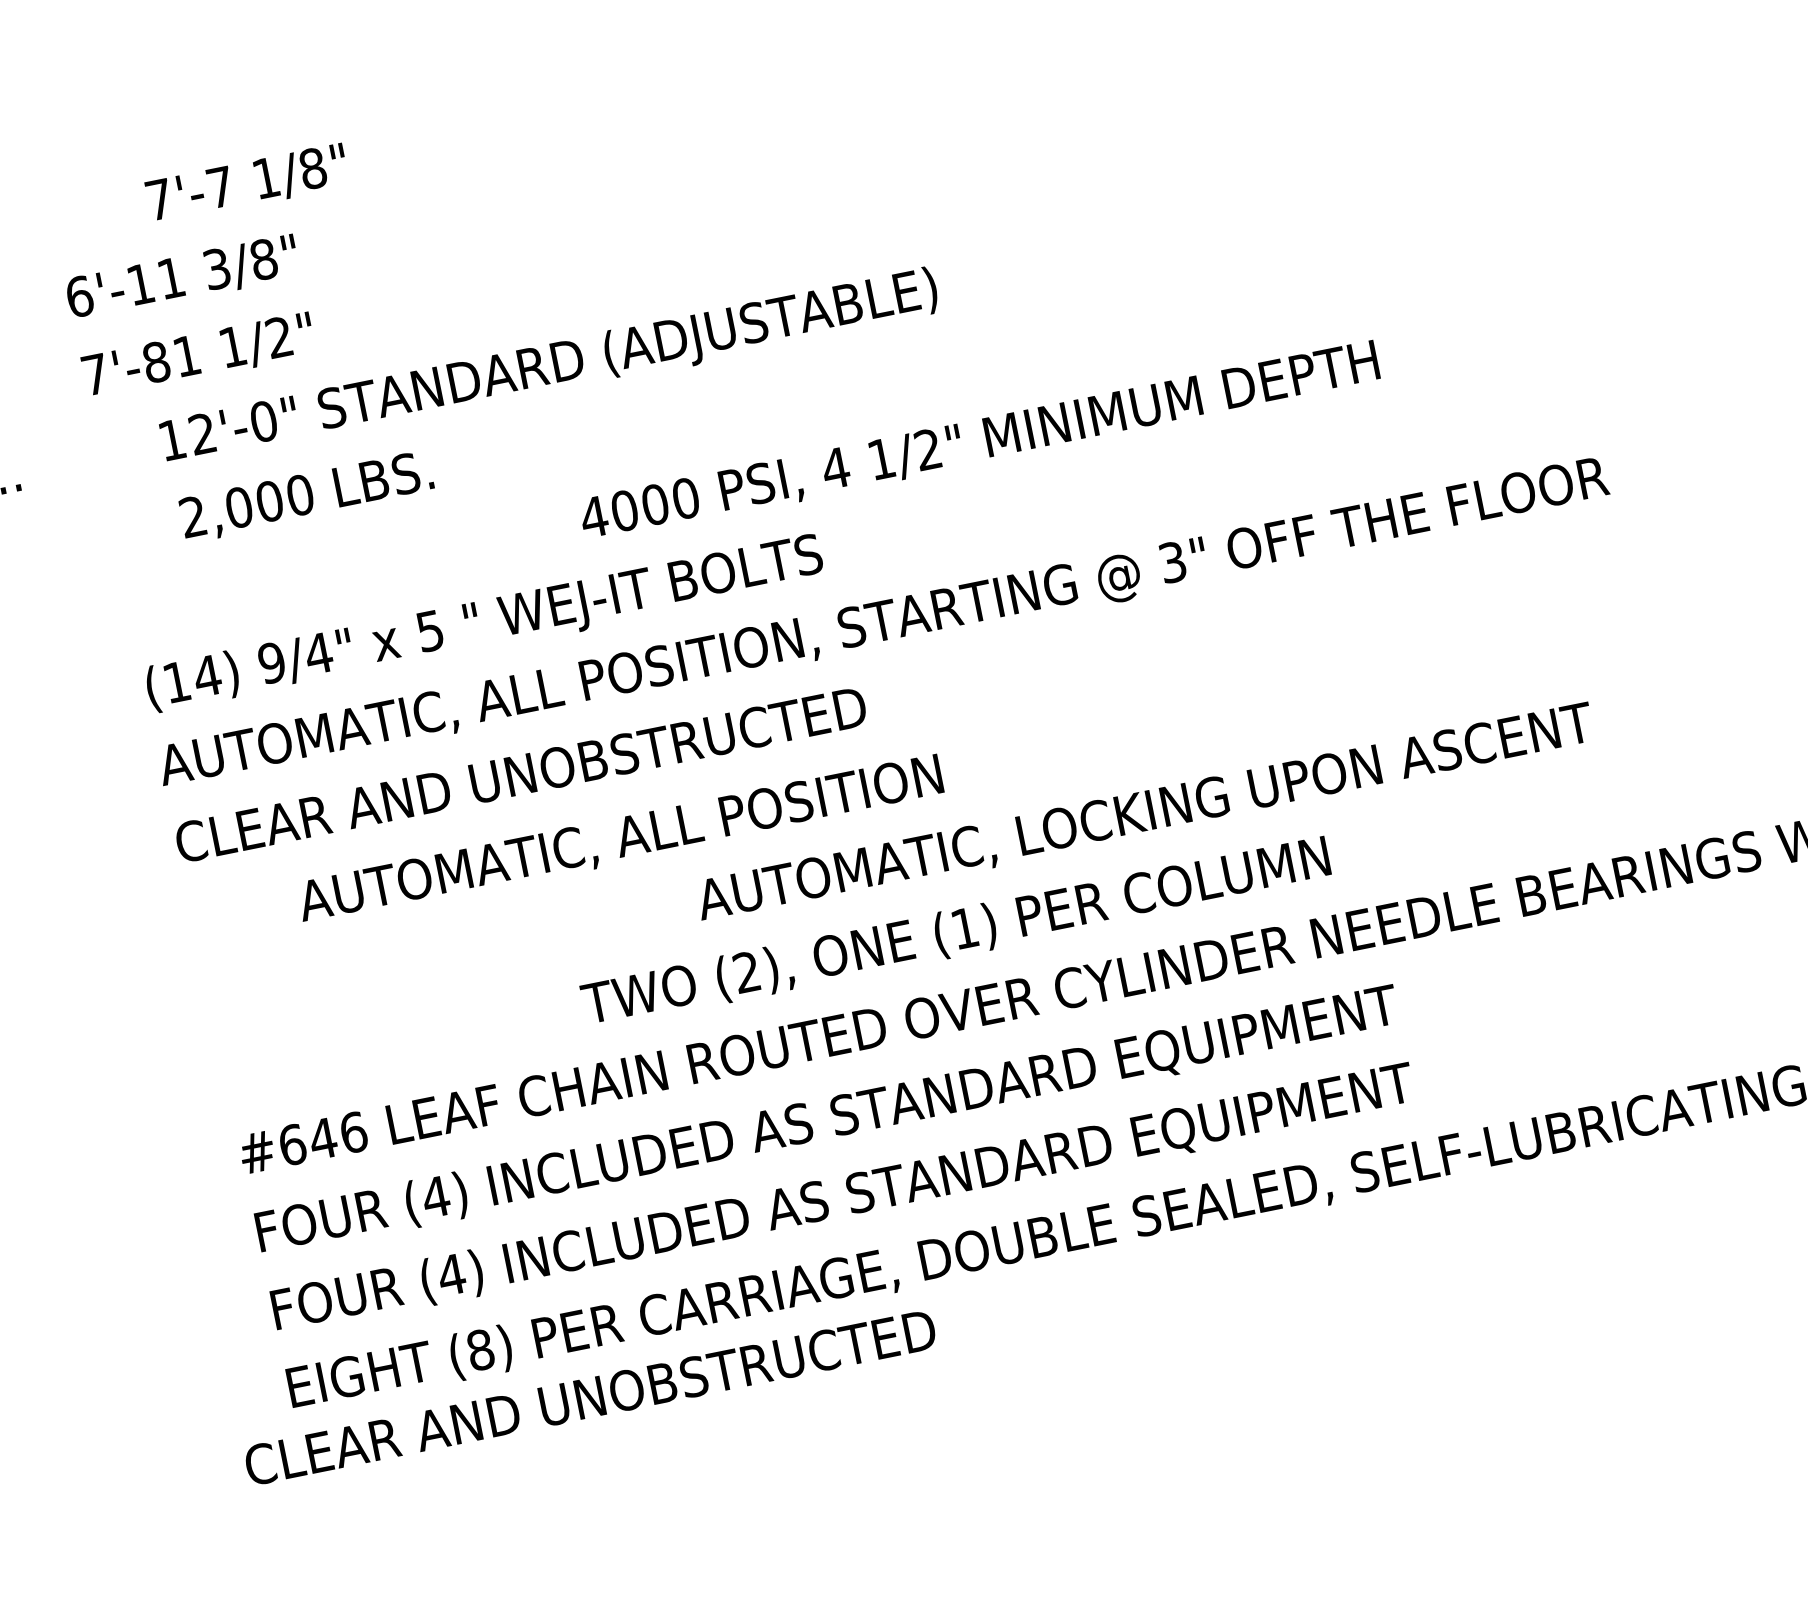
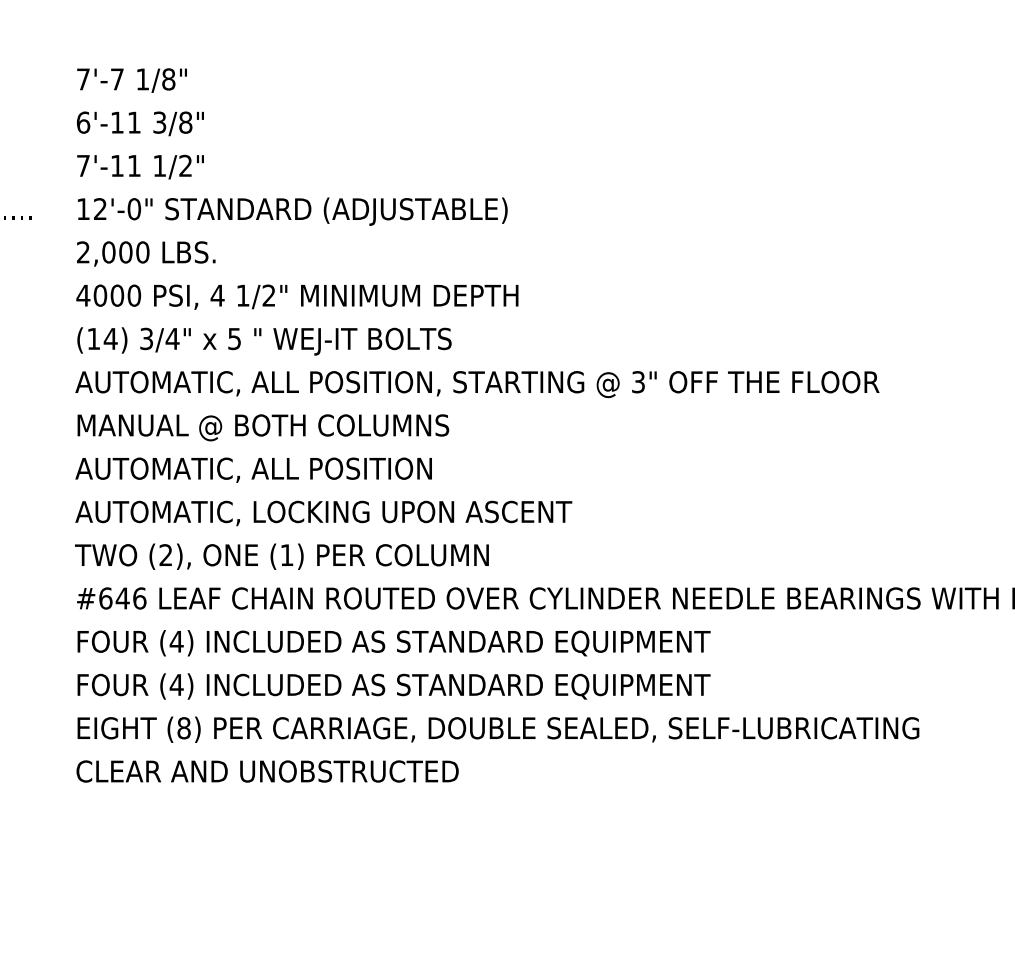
text: (246, 184) -> (131, 80), moved
text: (154, 361) -> (116, 165), 7'-81 -> 7'-11
text: (549, 368) -> (292, 211), moved
text: (979, 440) -> (297, 296), moved
text: (307, 495) -> (146, 253), moved
text: (271, 662) -> (146, 338), 9/4" -> 3/4"
text: (521, 778) -> (267, 427), CLEAR AND UNOBSTRUCTED -> MANUAL @ BOTH COLUMNS
text: (1144, 813) -> (323, 513), moved
text: (619, 839) -> (253, 469), moved
text: (955, 932) -> (281, 556), moved
text: (590, 1397) -> (267, 771), moved

